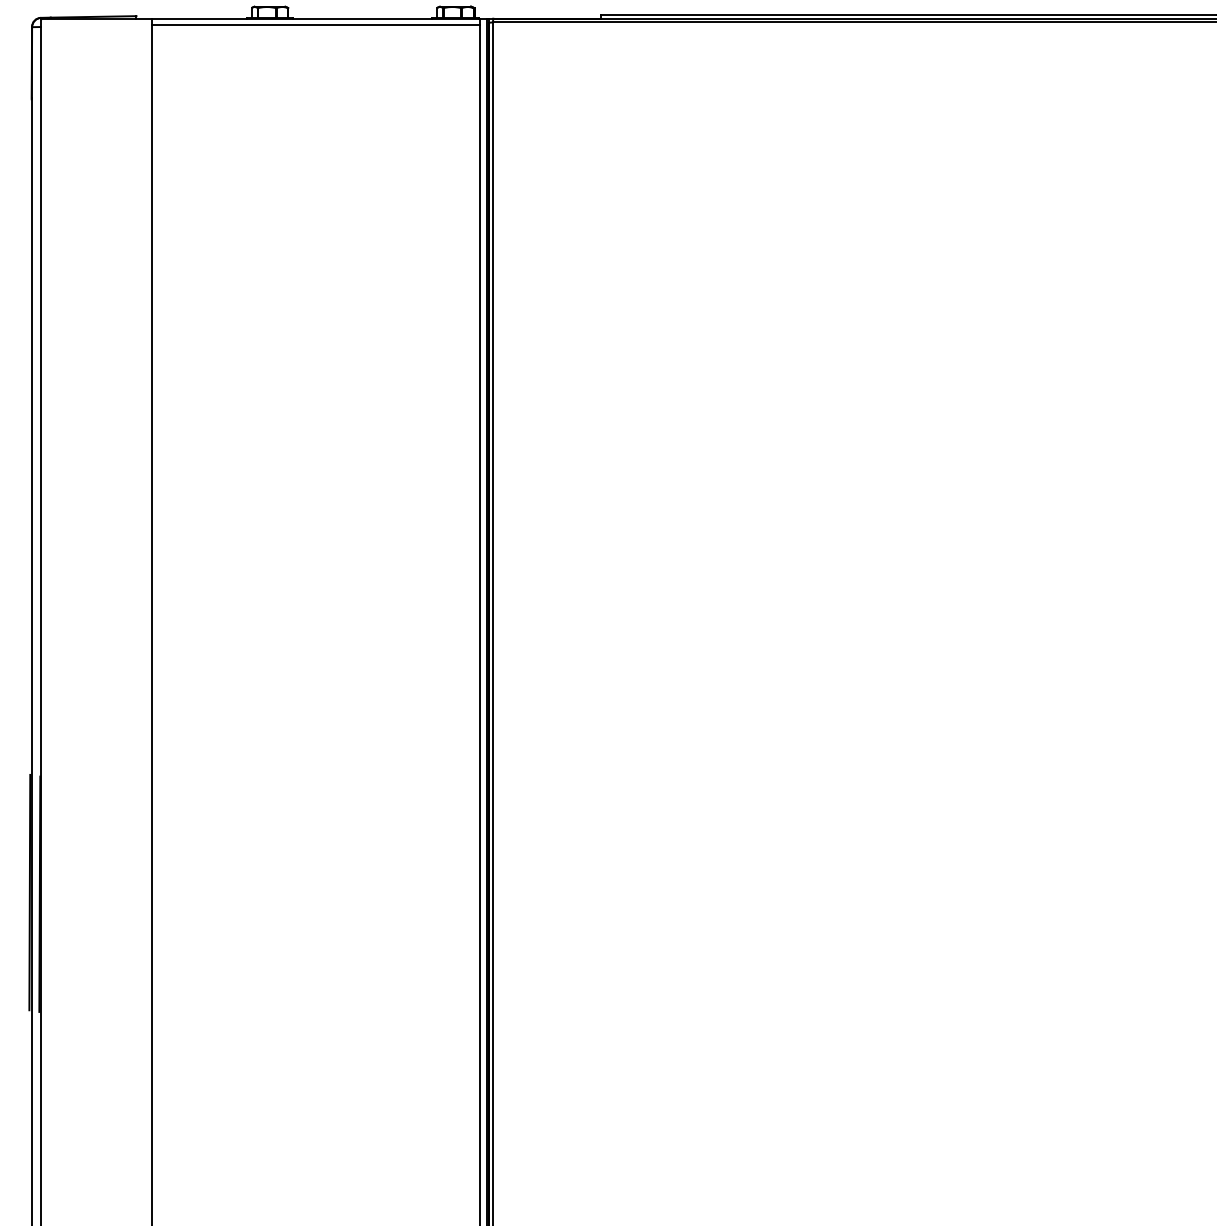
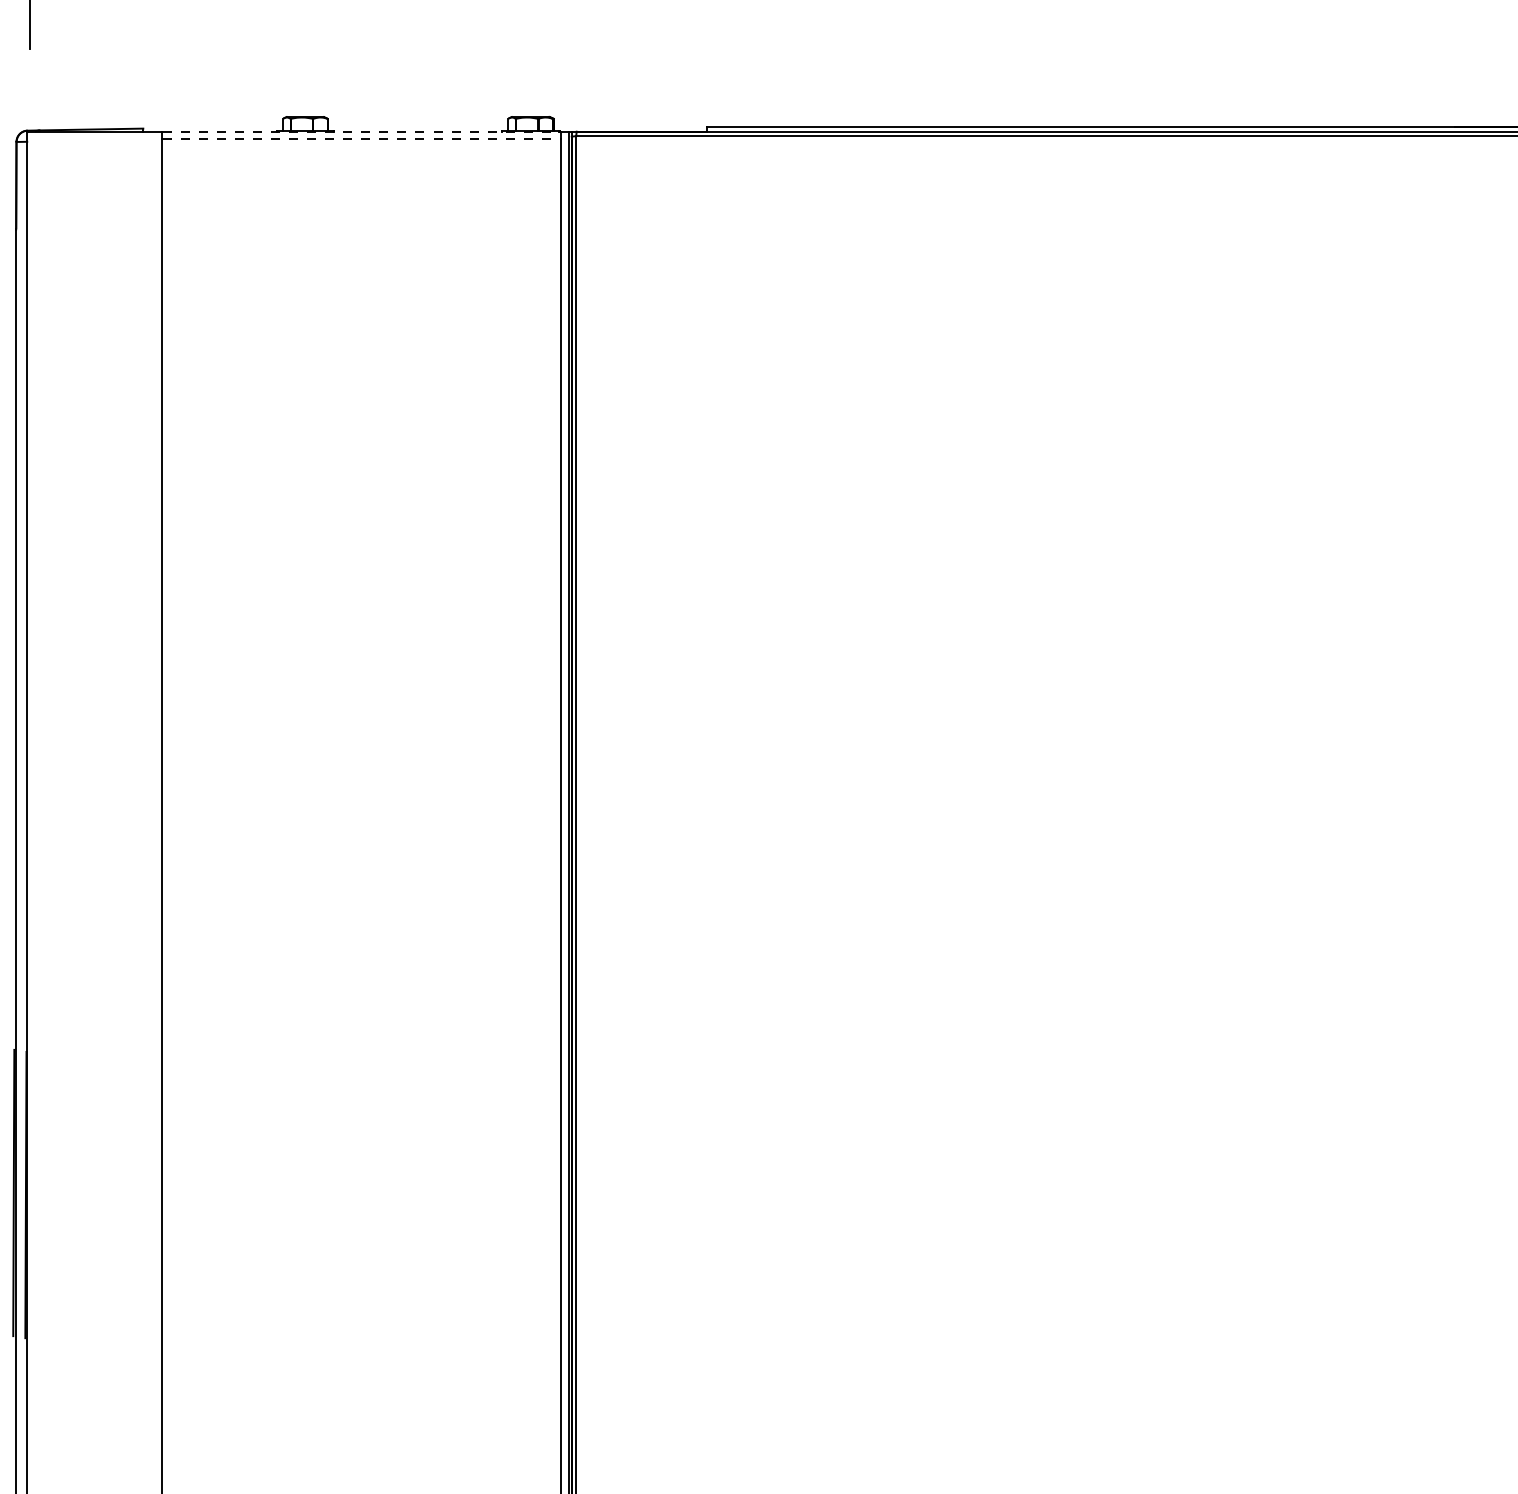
line: (316, 18) -> (362, 131), solid -> dashed
line: (316, 25) -> (362, 139), solid -> dashed

